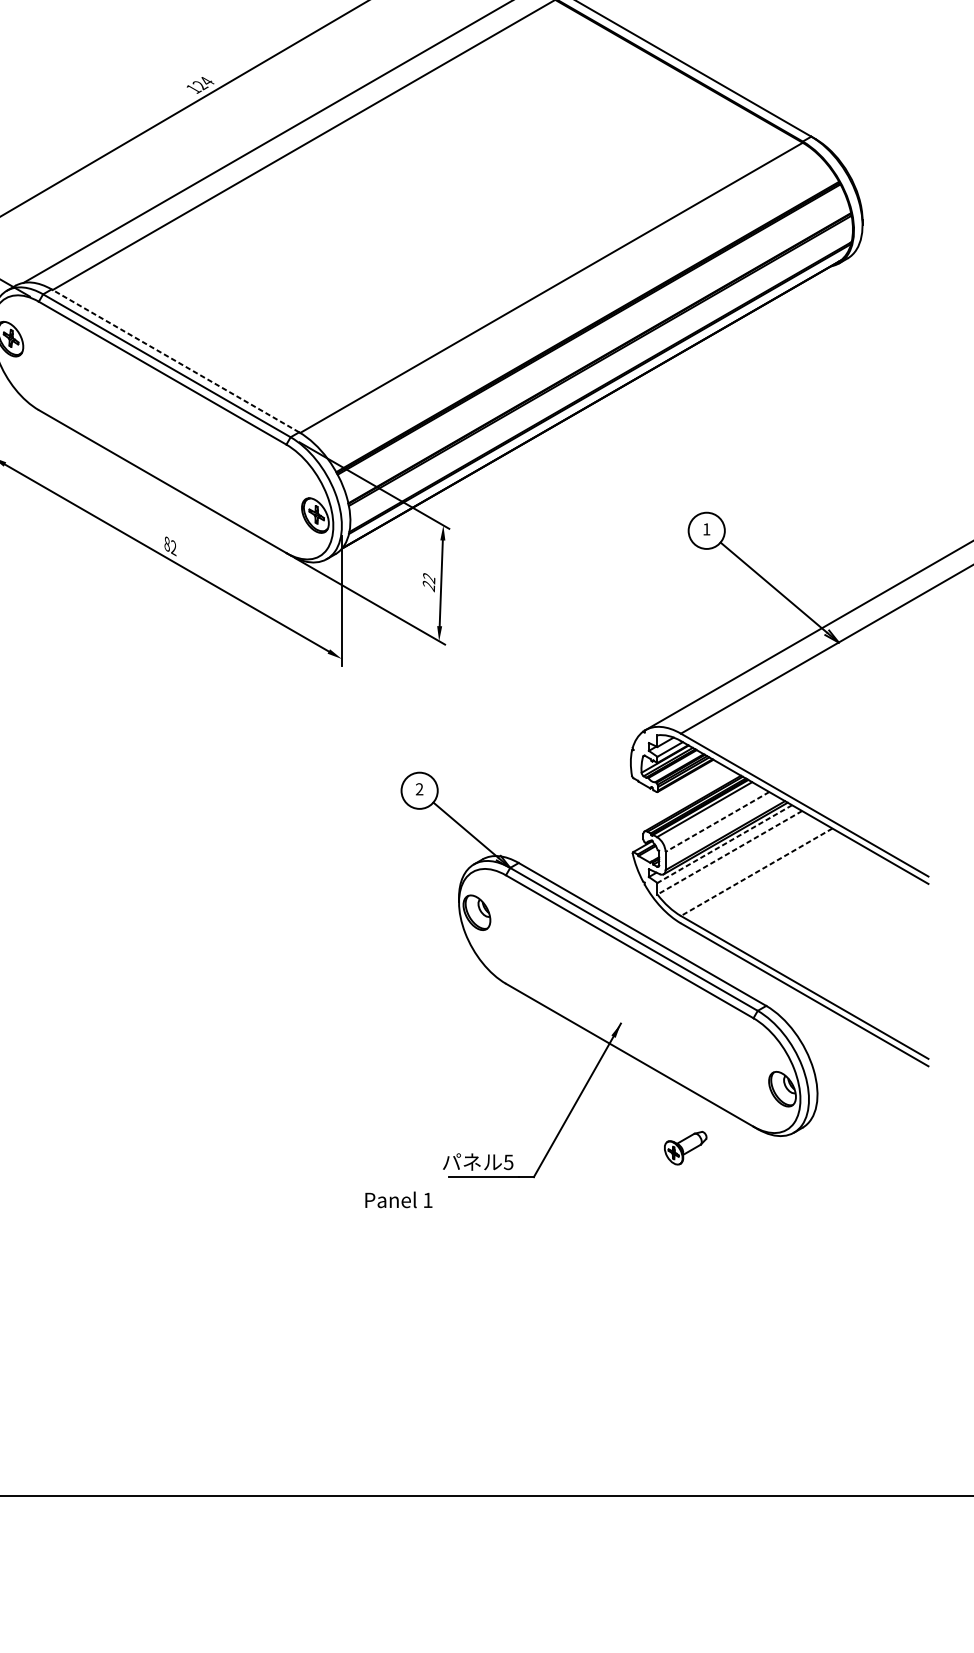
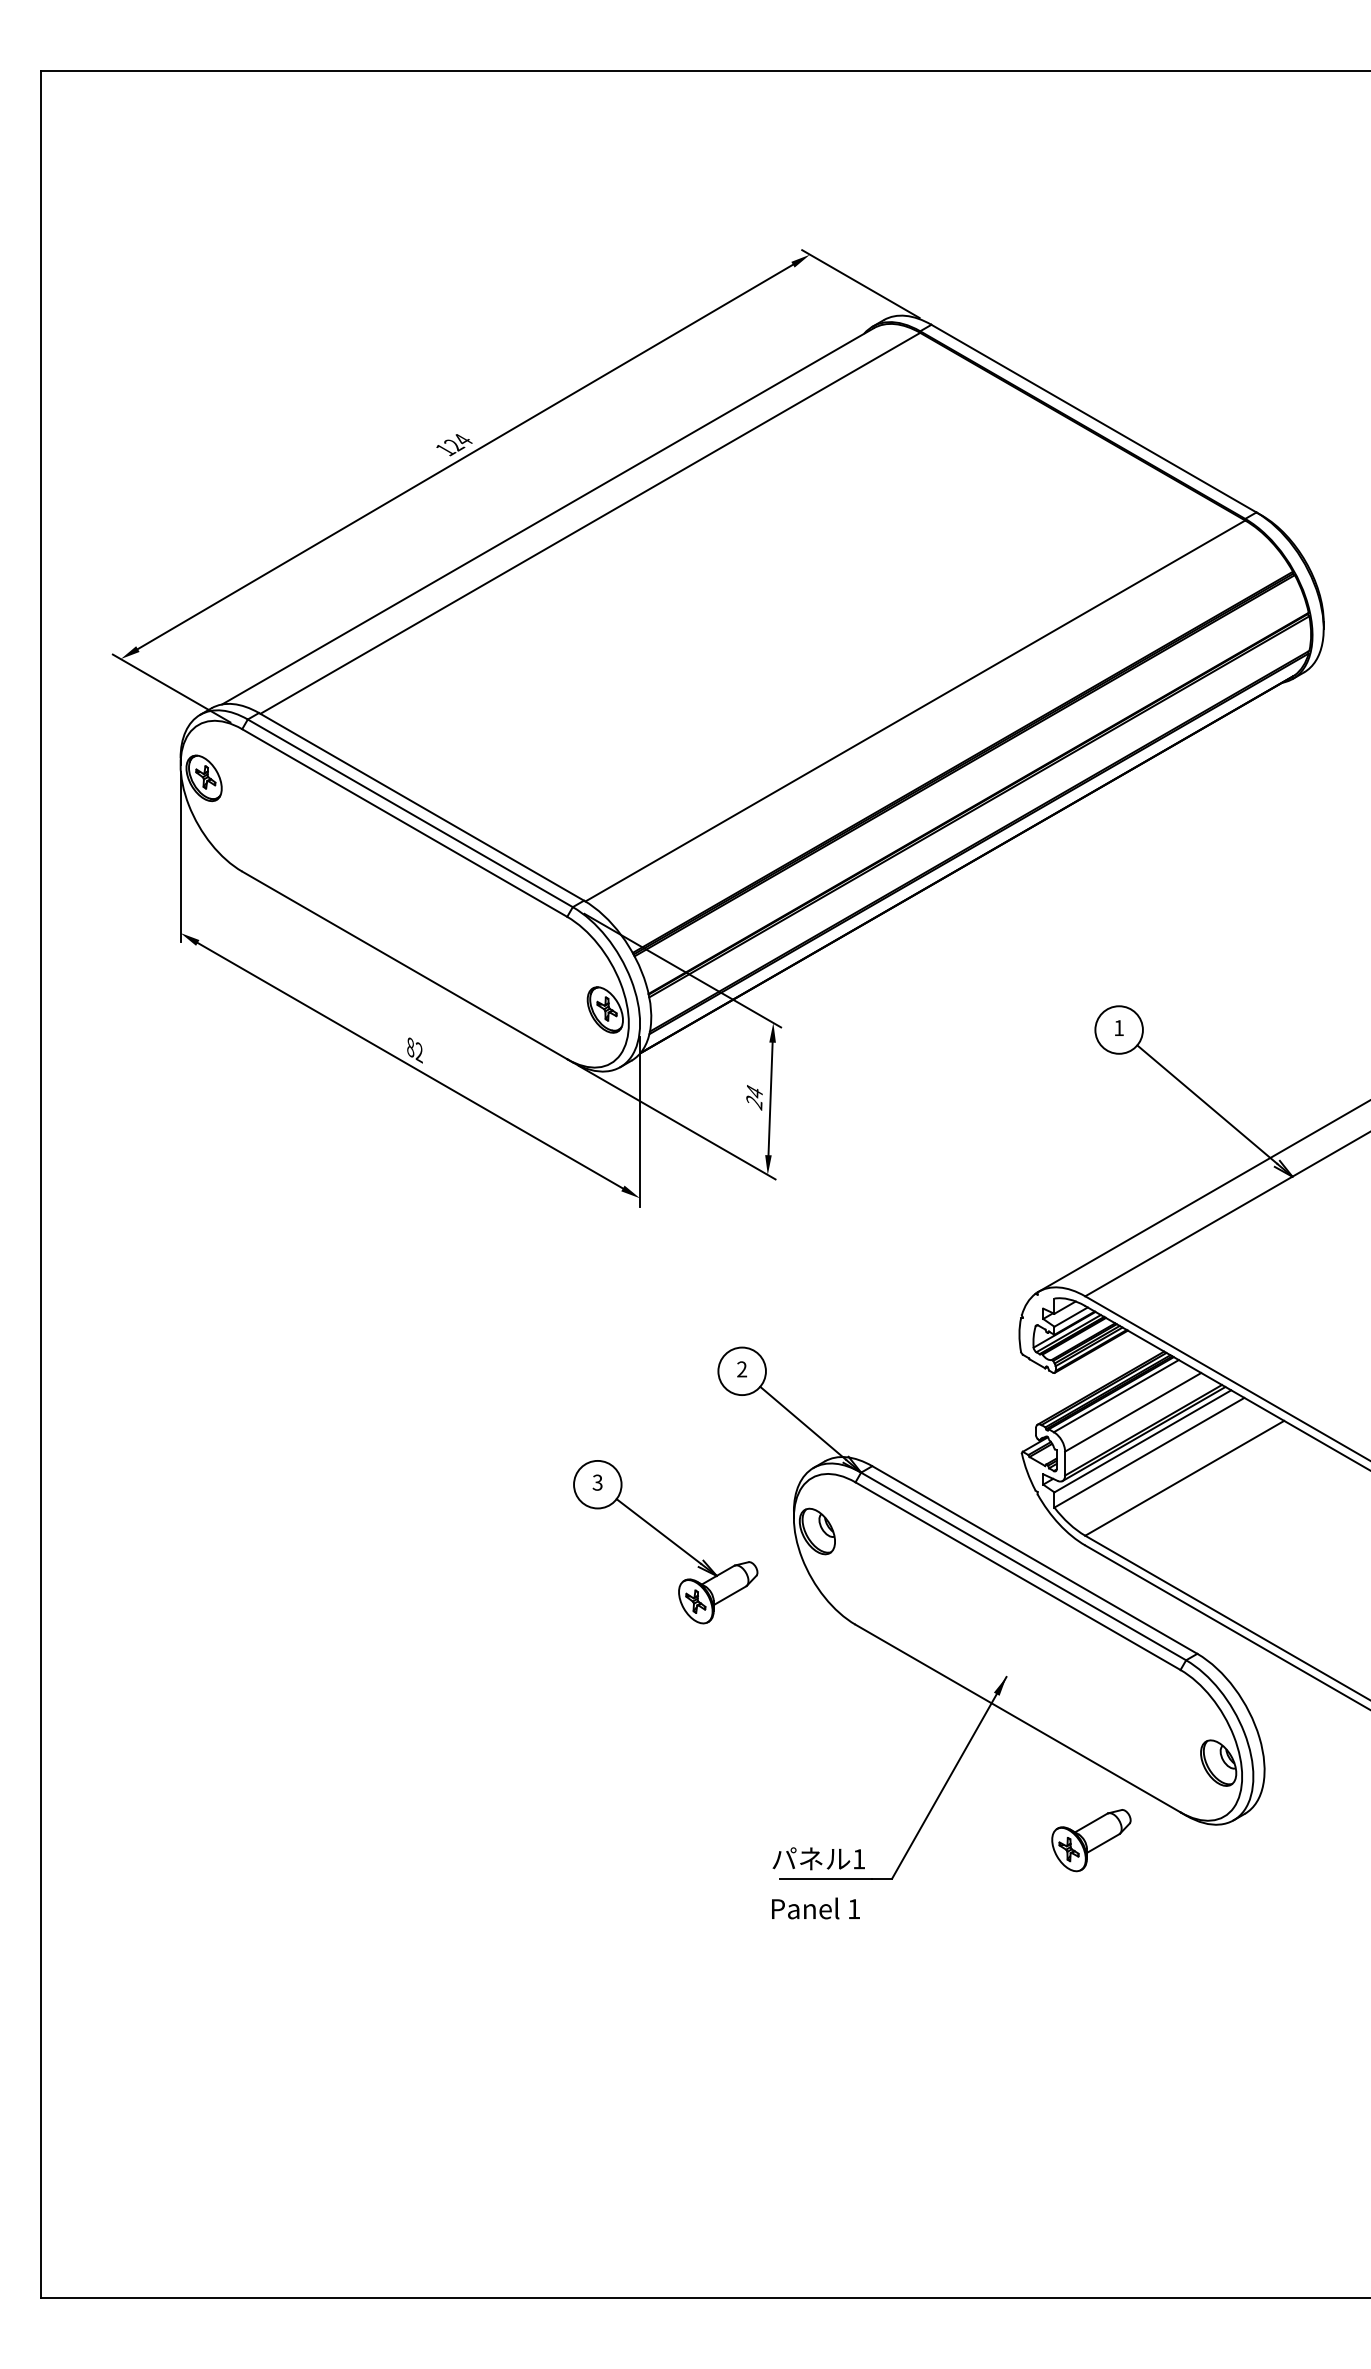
line: (175, 360) -> (421, 806), dashed -> solid
text: (429, 578) -> (754, 1092), 22 -> 24
line: (717, 822) -> (1133, 1412), dashed -> solid
line: (724, 844) -> (1142, 1441), dashed -> solid
line: (729, 852) -> (1149, 1452), dashed -> solid
line: (756, 872) -> (1184, 1478), dashed -> solid
part: (361, 921) -> (665, 1542), added
part: (685, 1148) -> (1091, 1840), size x1.43
text: (508, 1162) -> (858, 1859), 5 -> 1
text: (398, 1199) -> (815, 1908), moved

